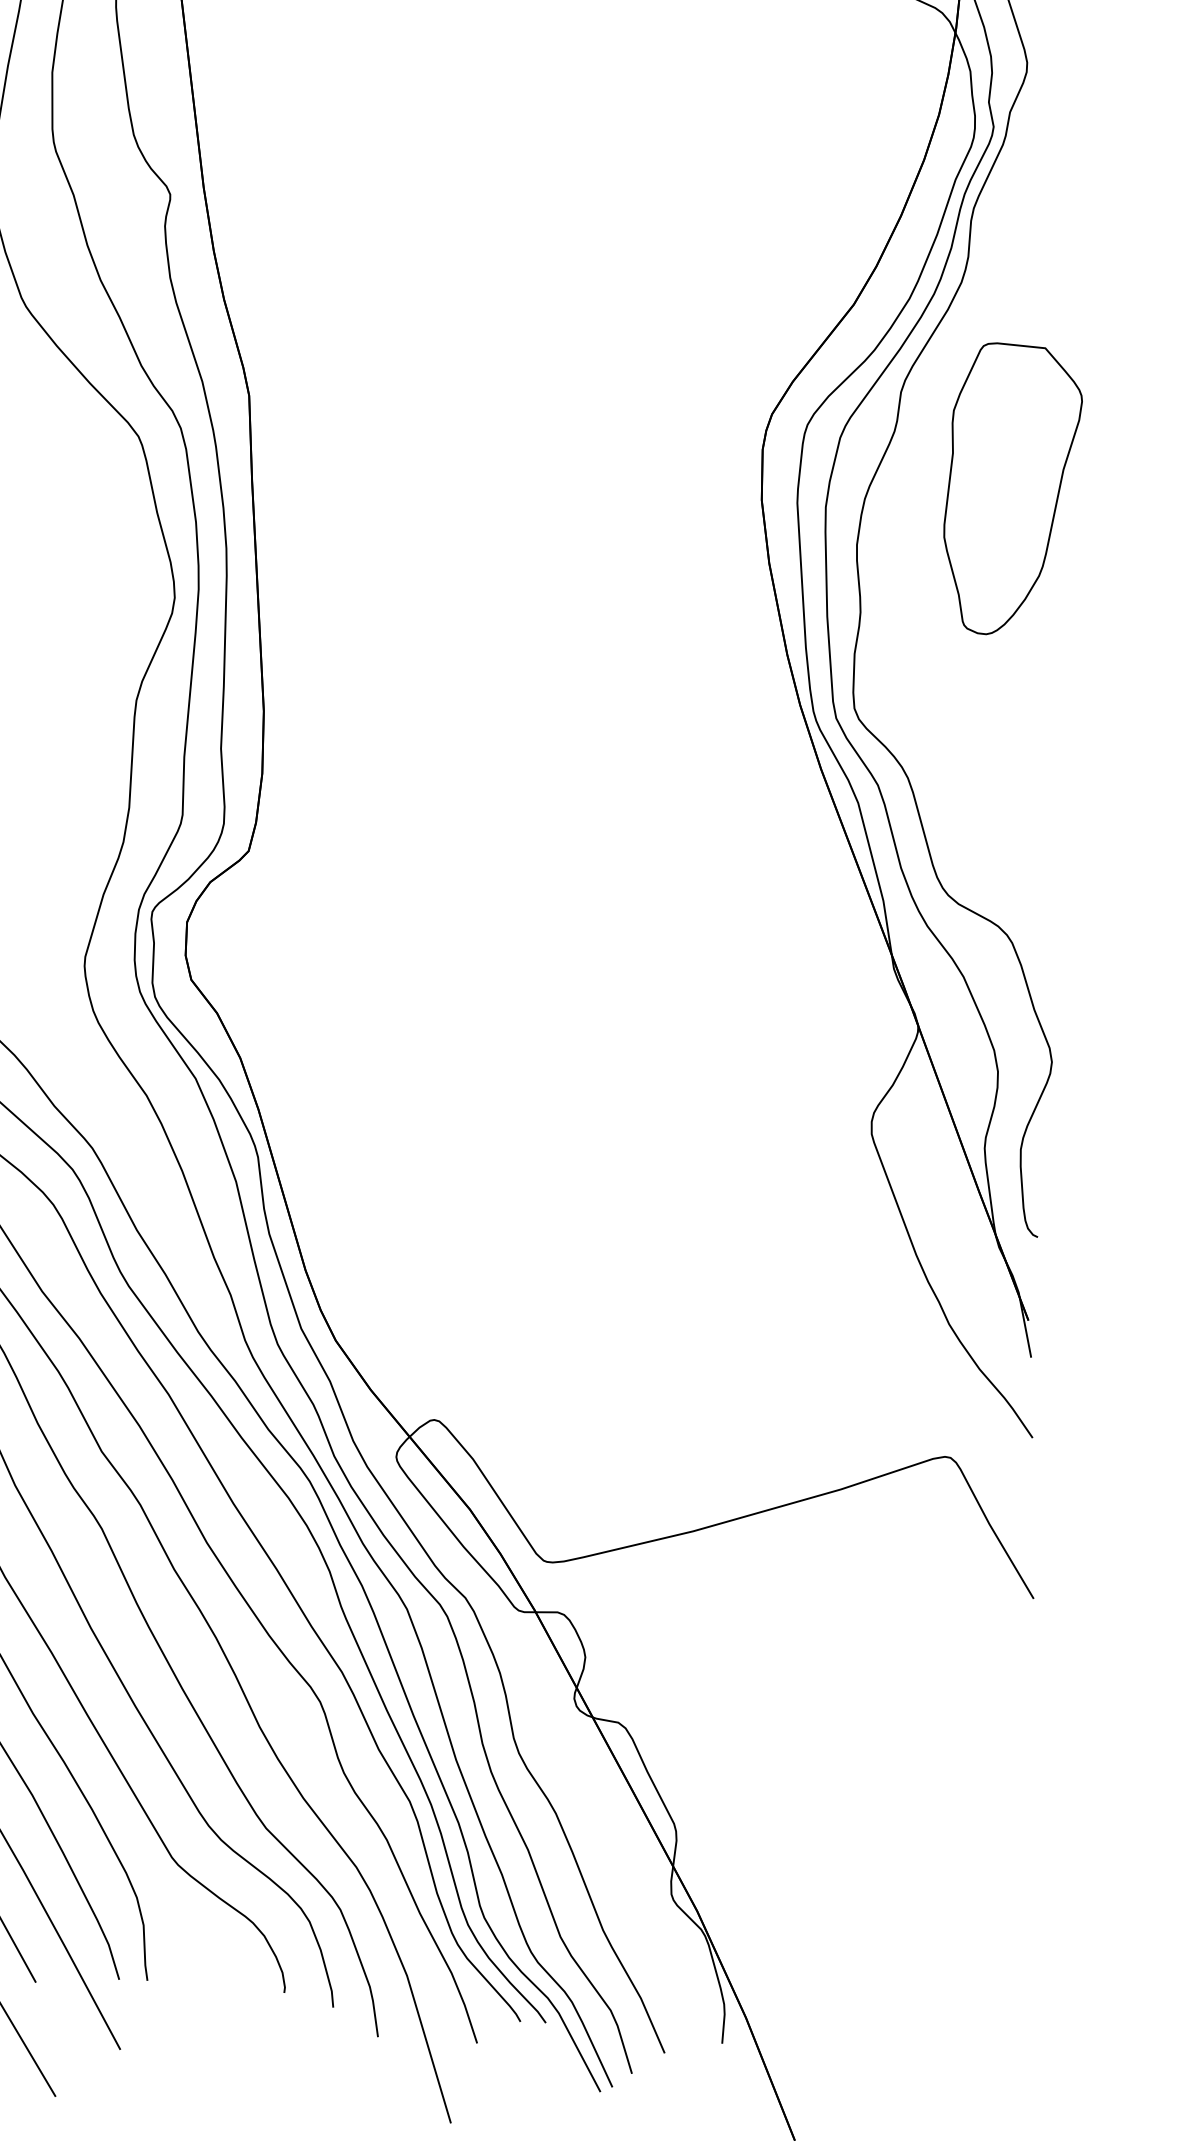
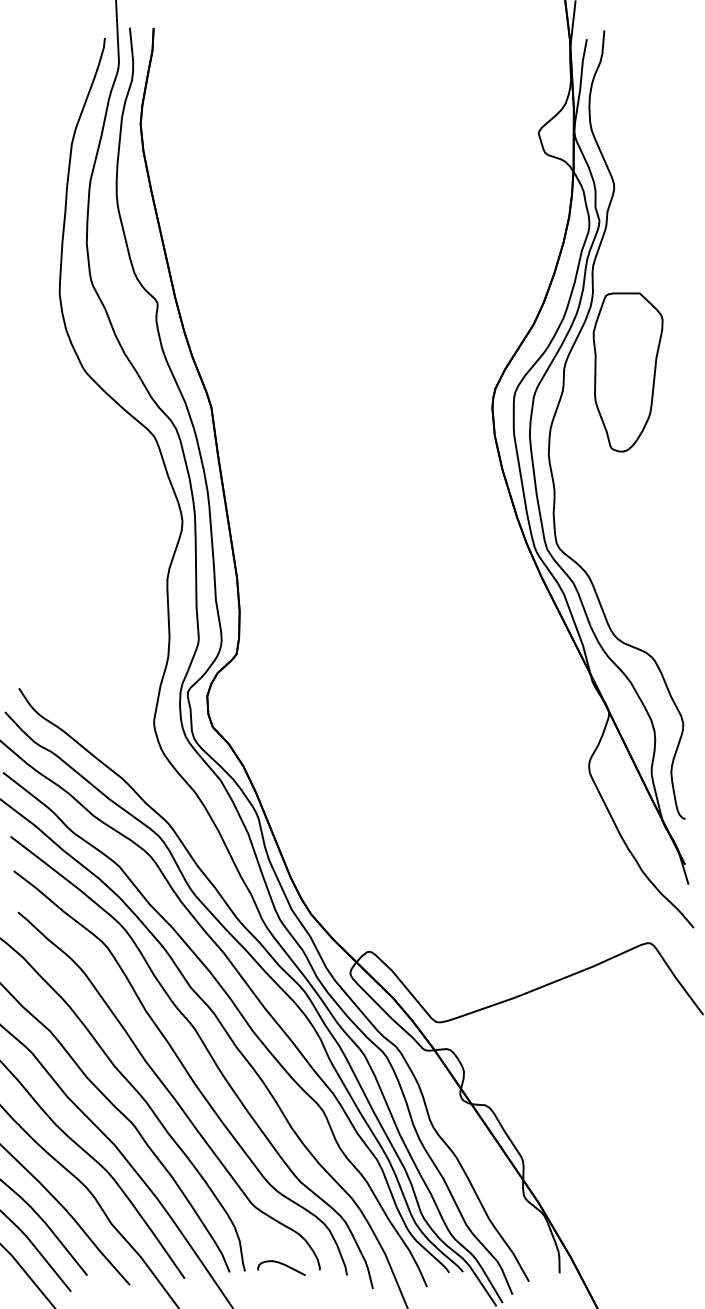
part: (1007, 490) -> (627, 372), moved
curve: (218, 1977) -> (283, 1265), added

